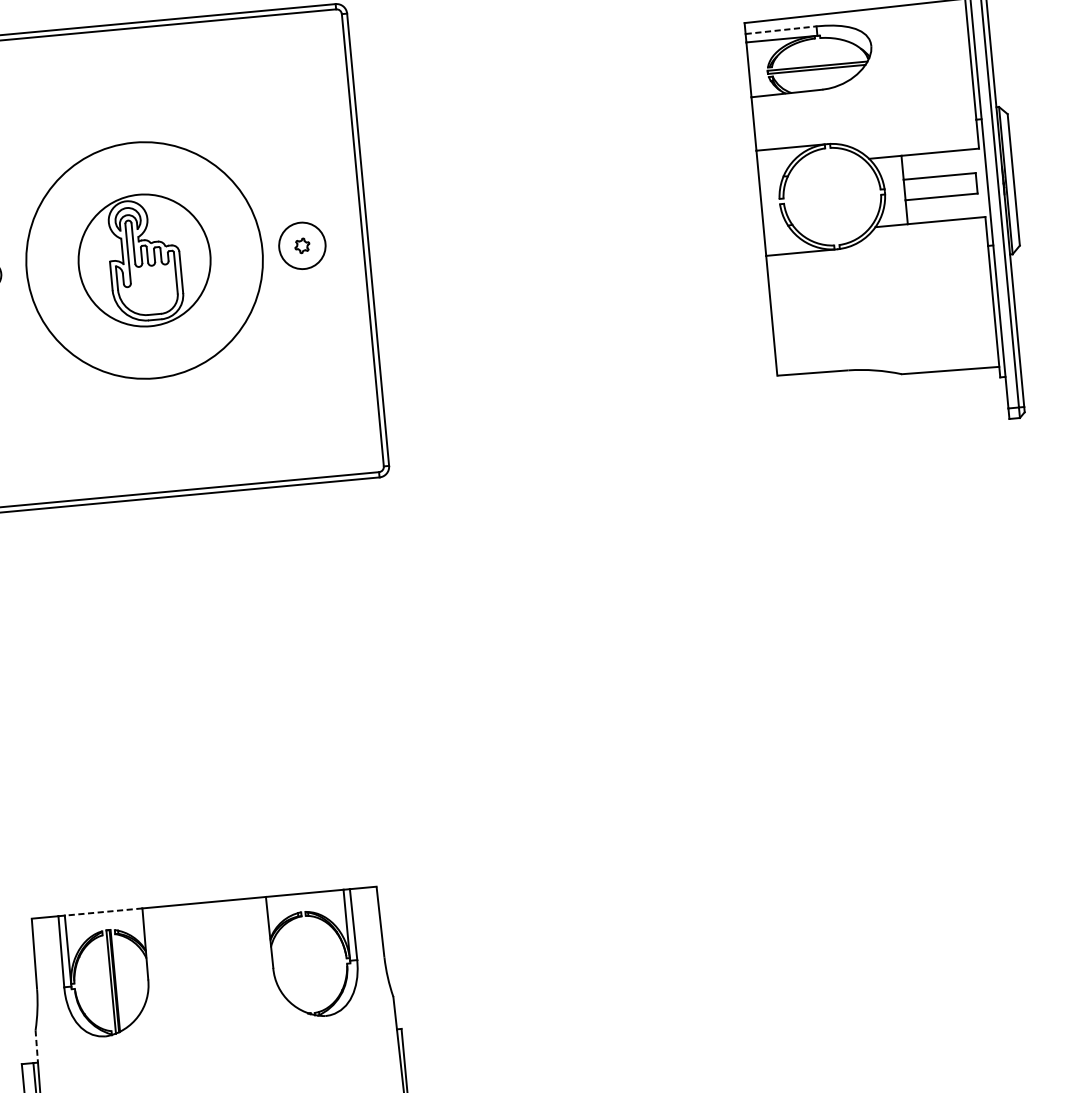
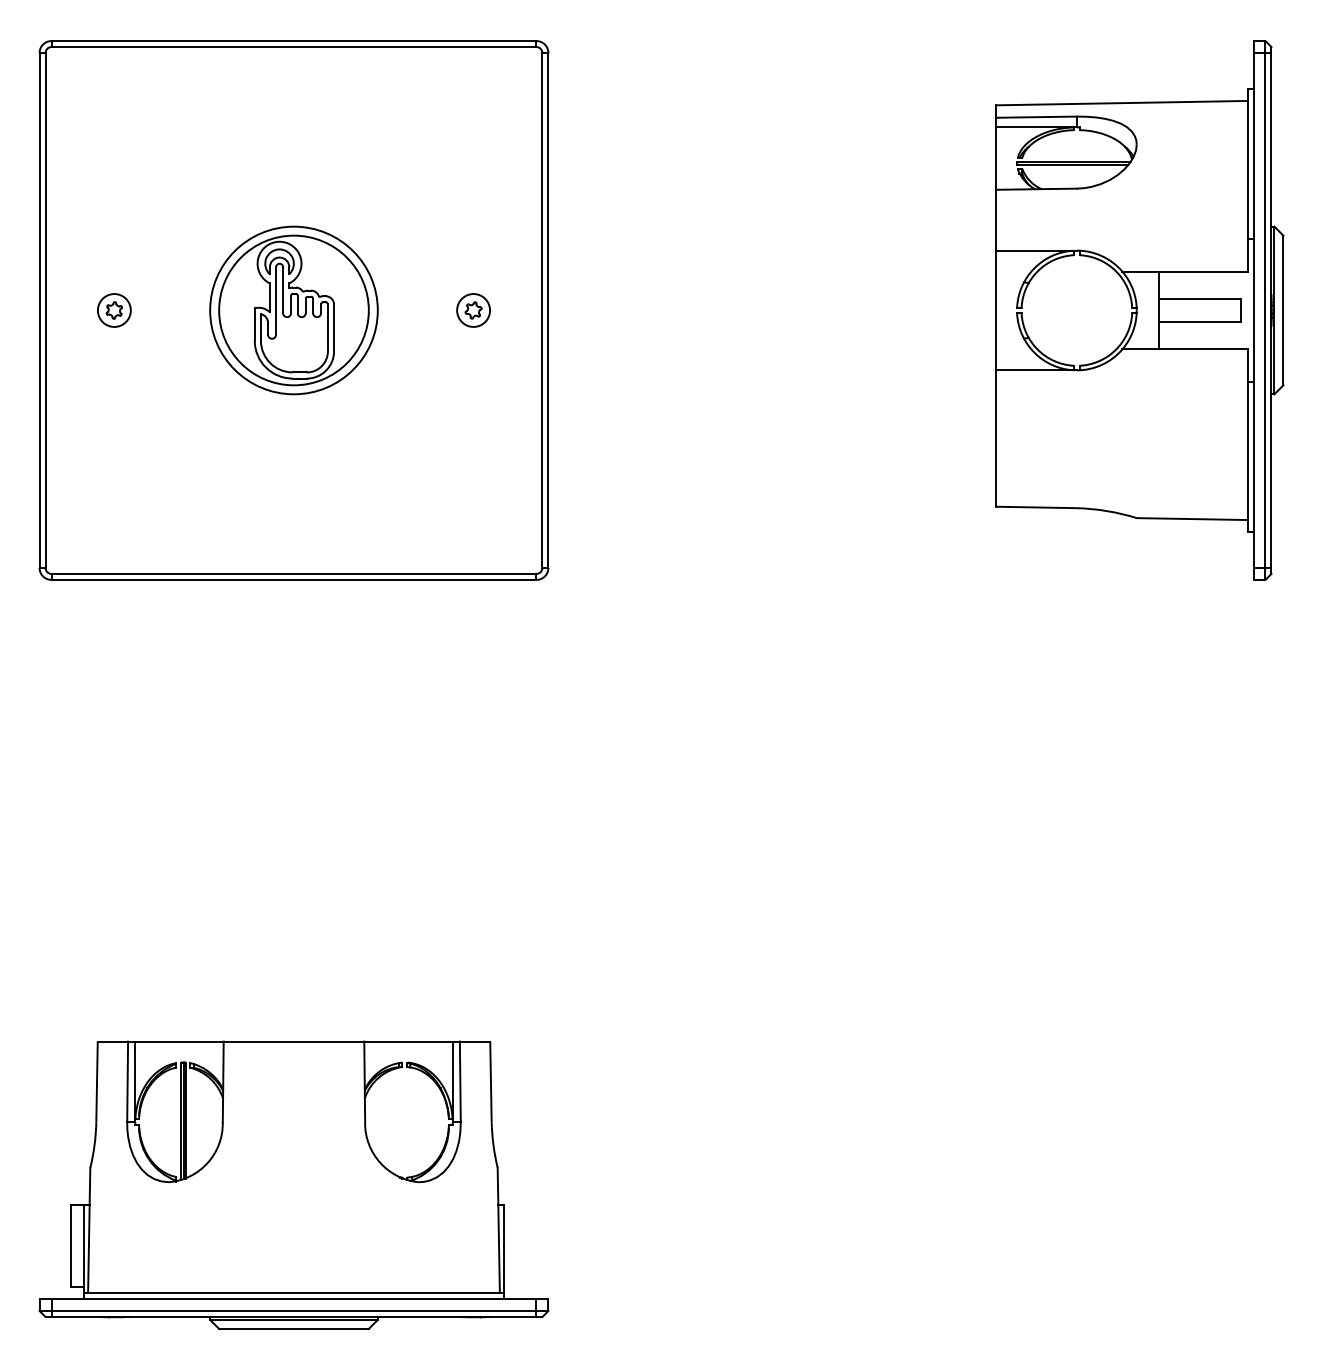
line: (781, 30) -> (1036, 117), dashed -> solid
circle: (302, 245) -> (473, 310), size x0.62
circle: (144, 260) -> (293, 310), size x0.62
line: (103, 911) -> (179, 1041), dashed -> solid
line: (36, 1046) -> (89, 1186), dashed -> solid

